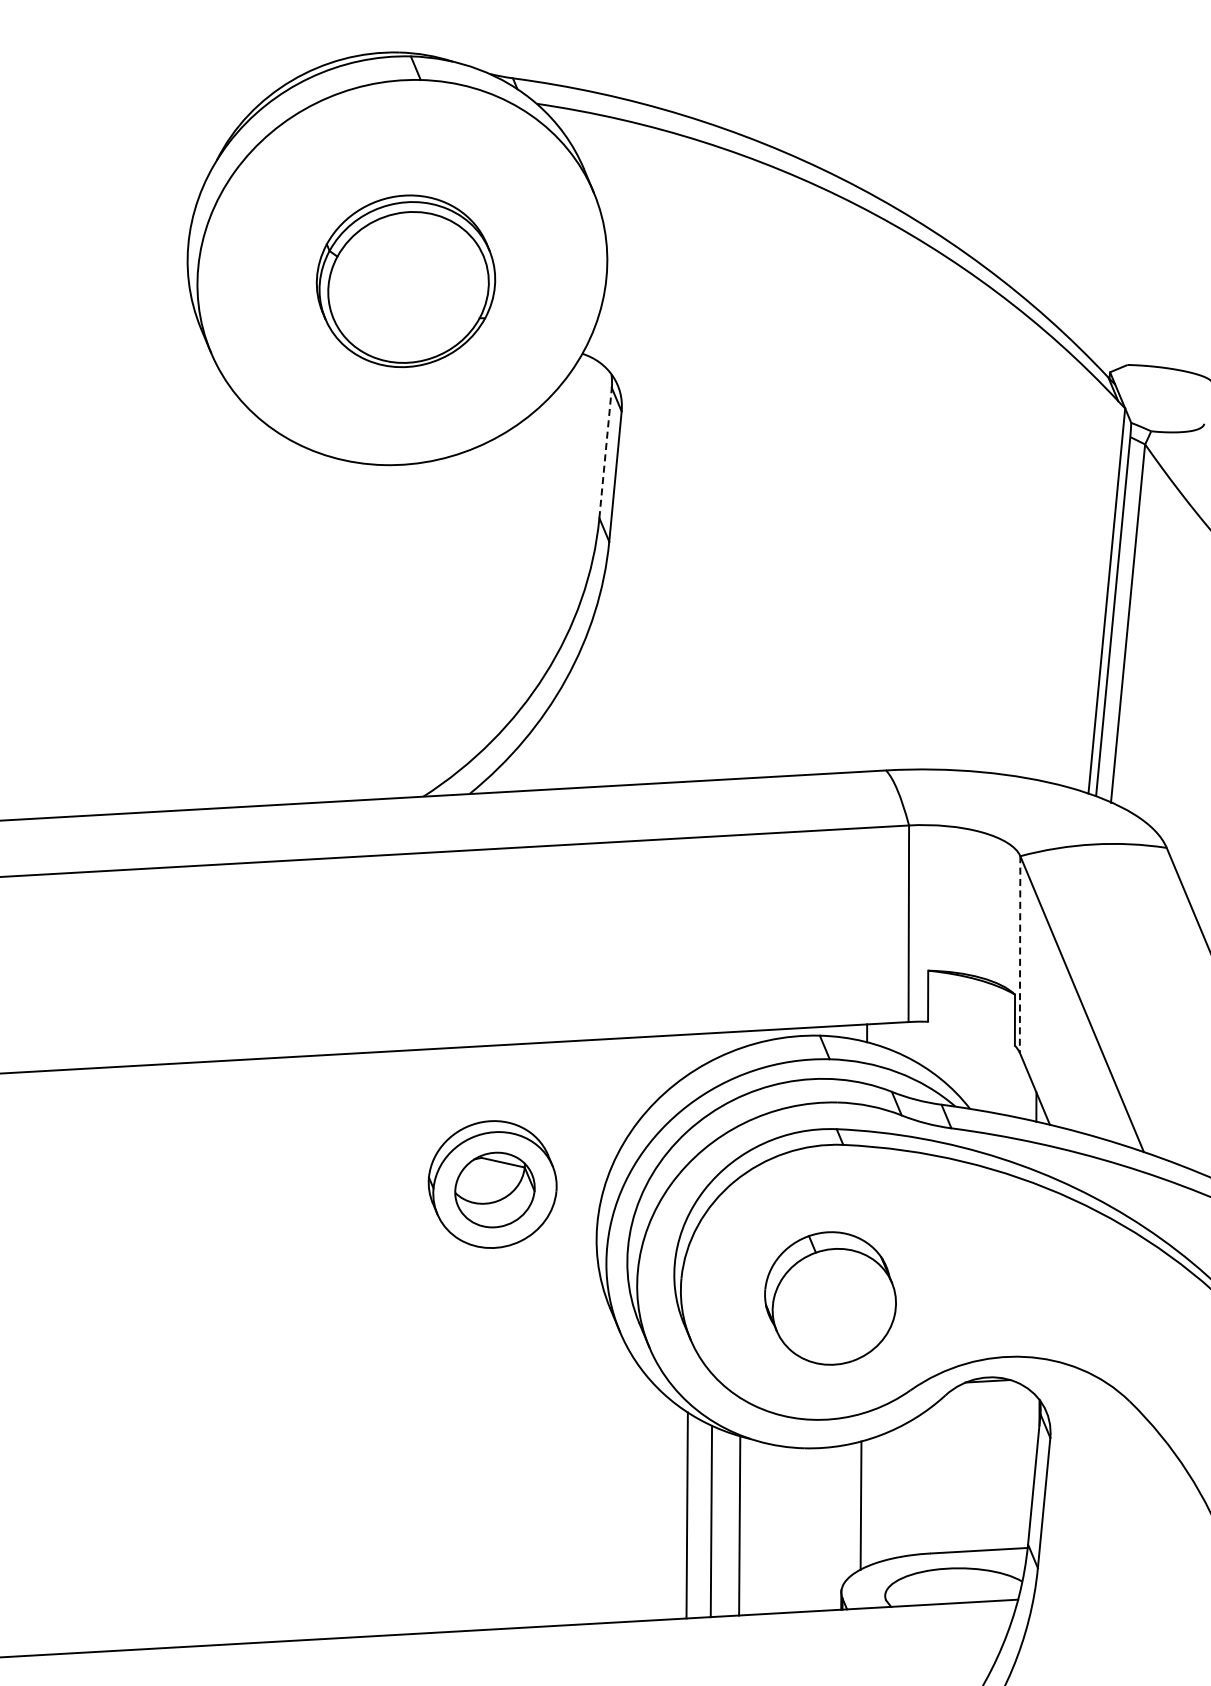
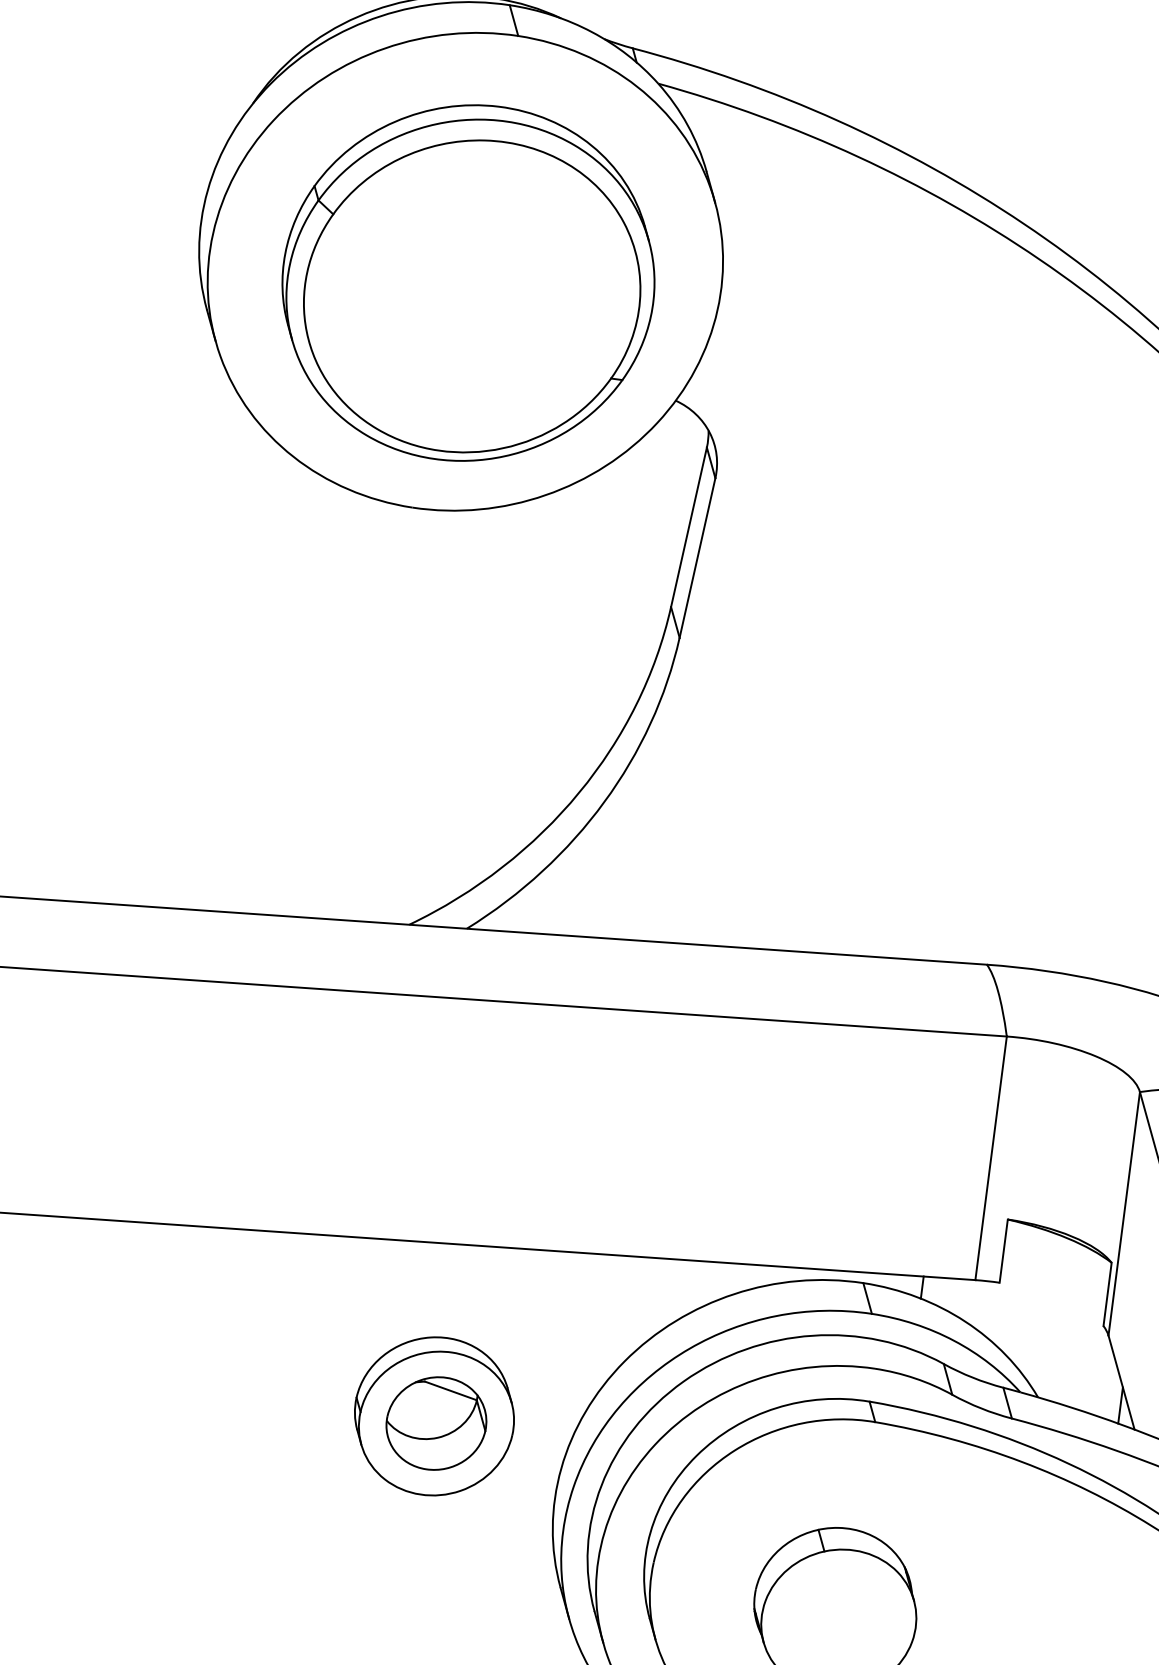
part: (405, 281) -> (467, 283), size x1.67
line: (605, 452) -> (688, 526), dashed -> solid
line: (1020, 954) -> (1124, 1213), dashed -> solid

